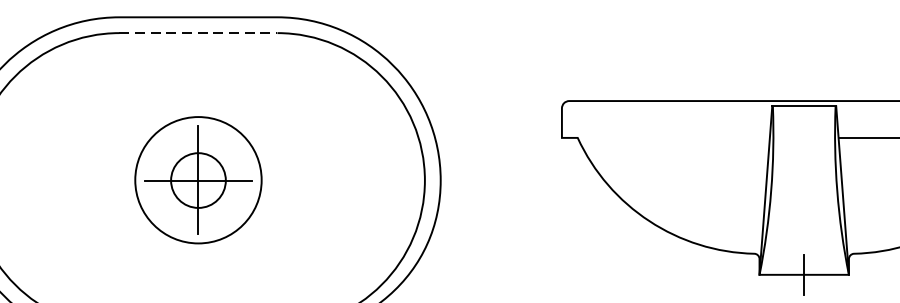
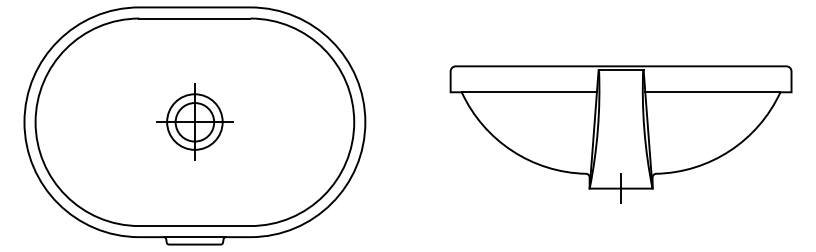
line: (197, 33) -> (194, 18), dashed -> solid
line: (672, 138) -> (528, 92), added
circle: (197, 179) -> (194, 121), size x0.62

